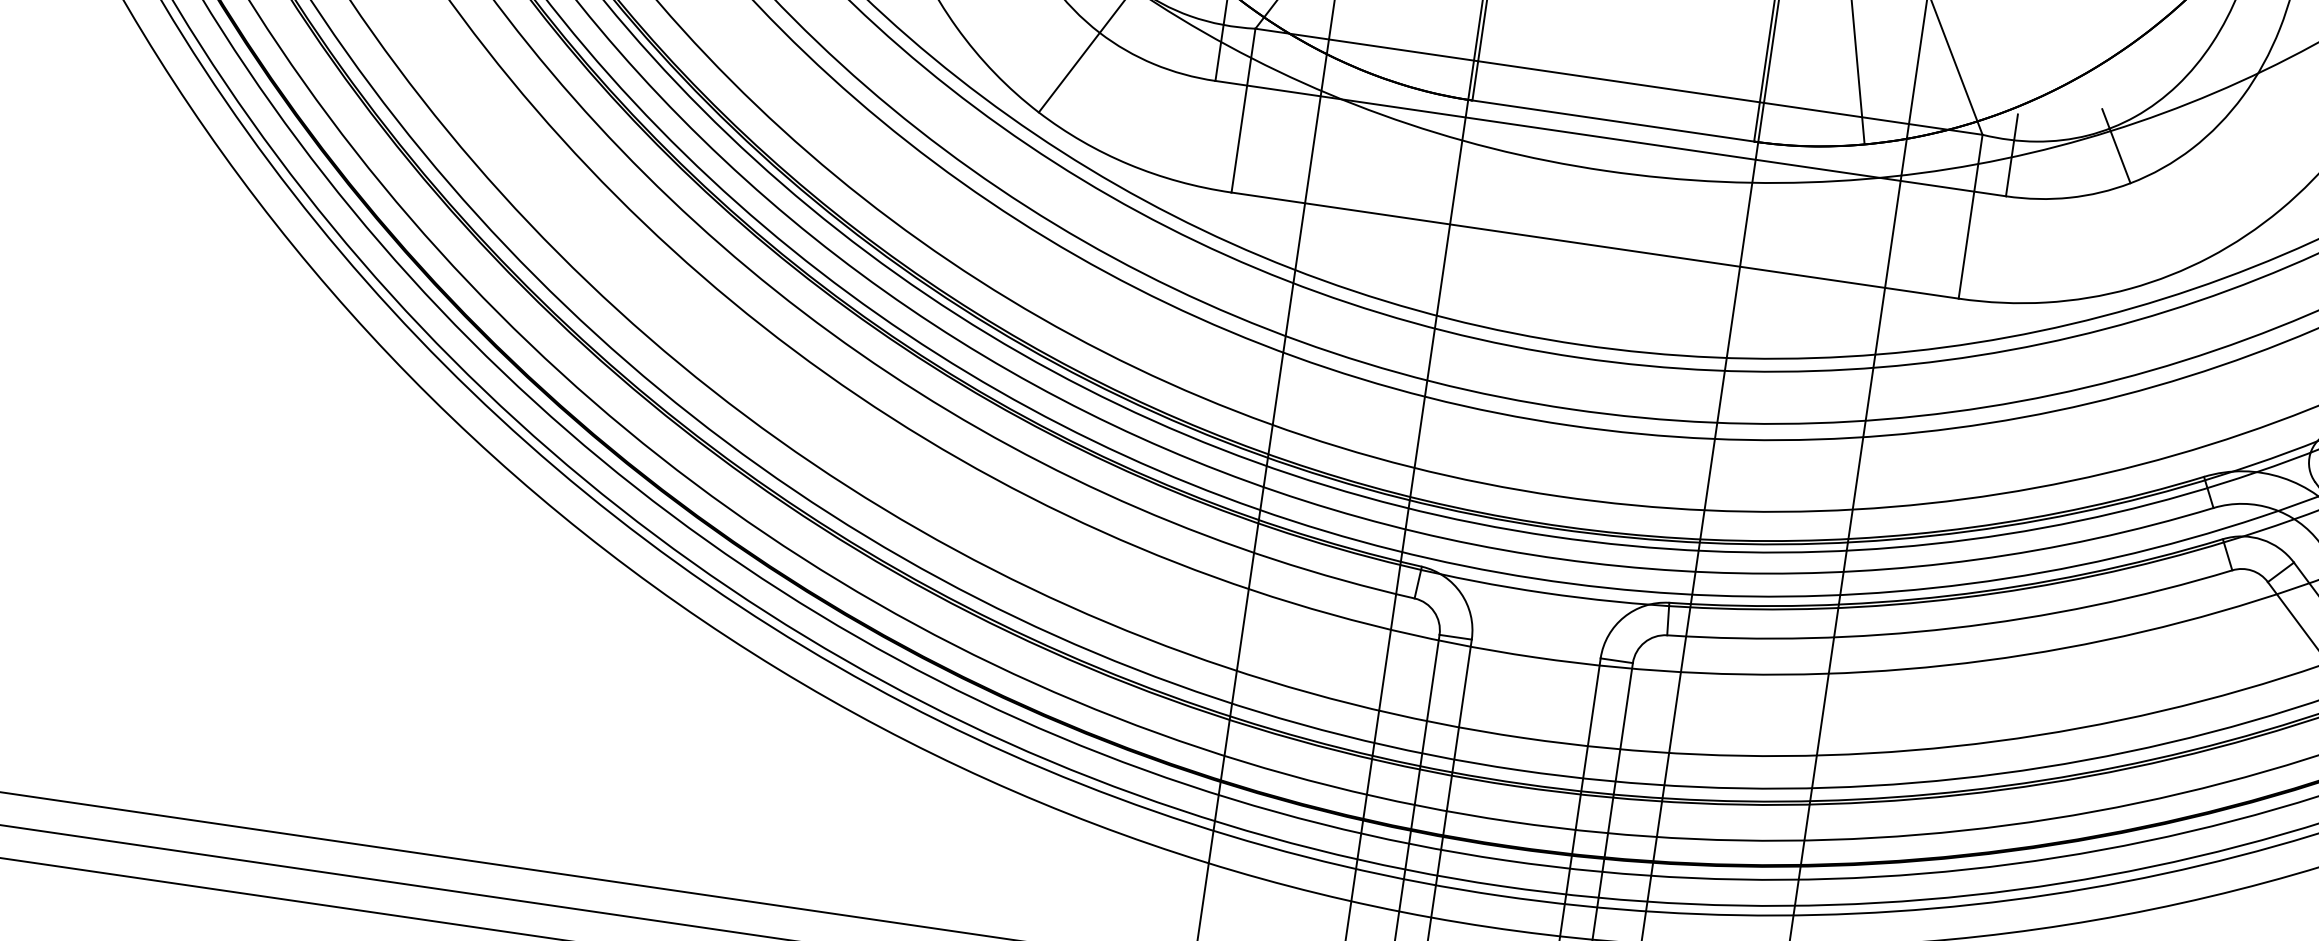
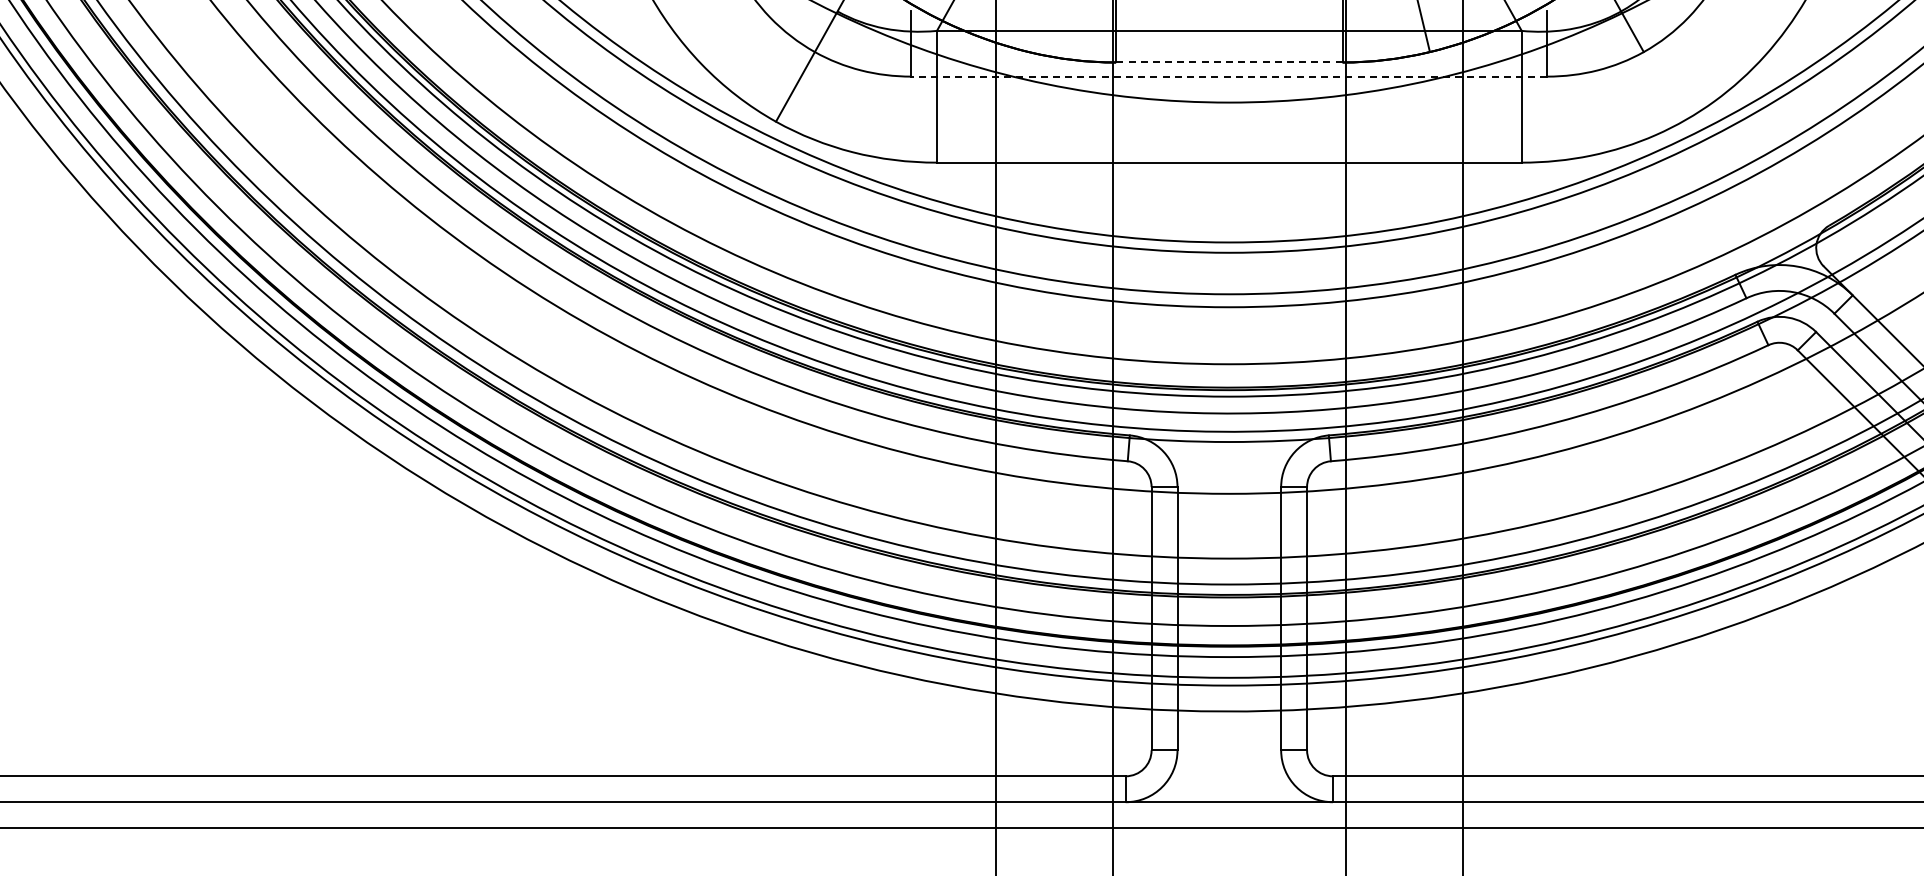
line: (1612, 120) -> (1228, 62), solid -> dashed
line: (1610, 138) -> (1229, 76), solid -> dashed

